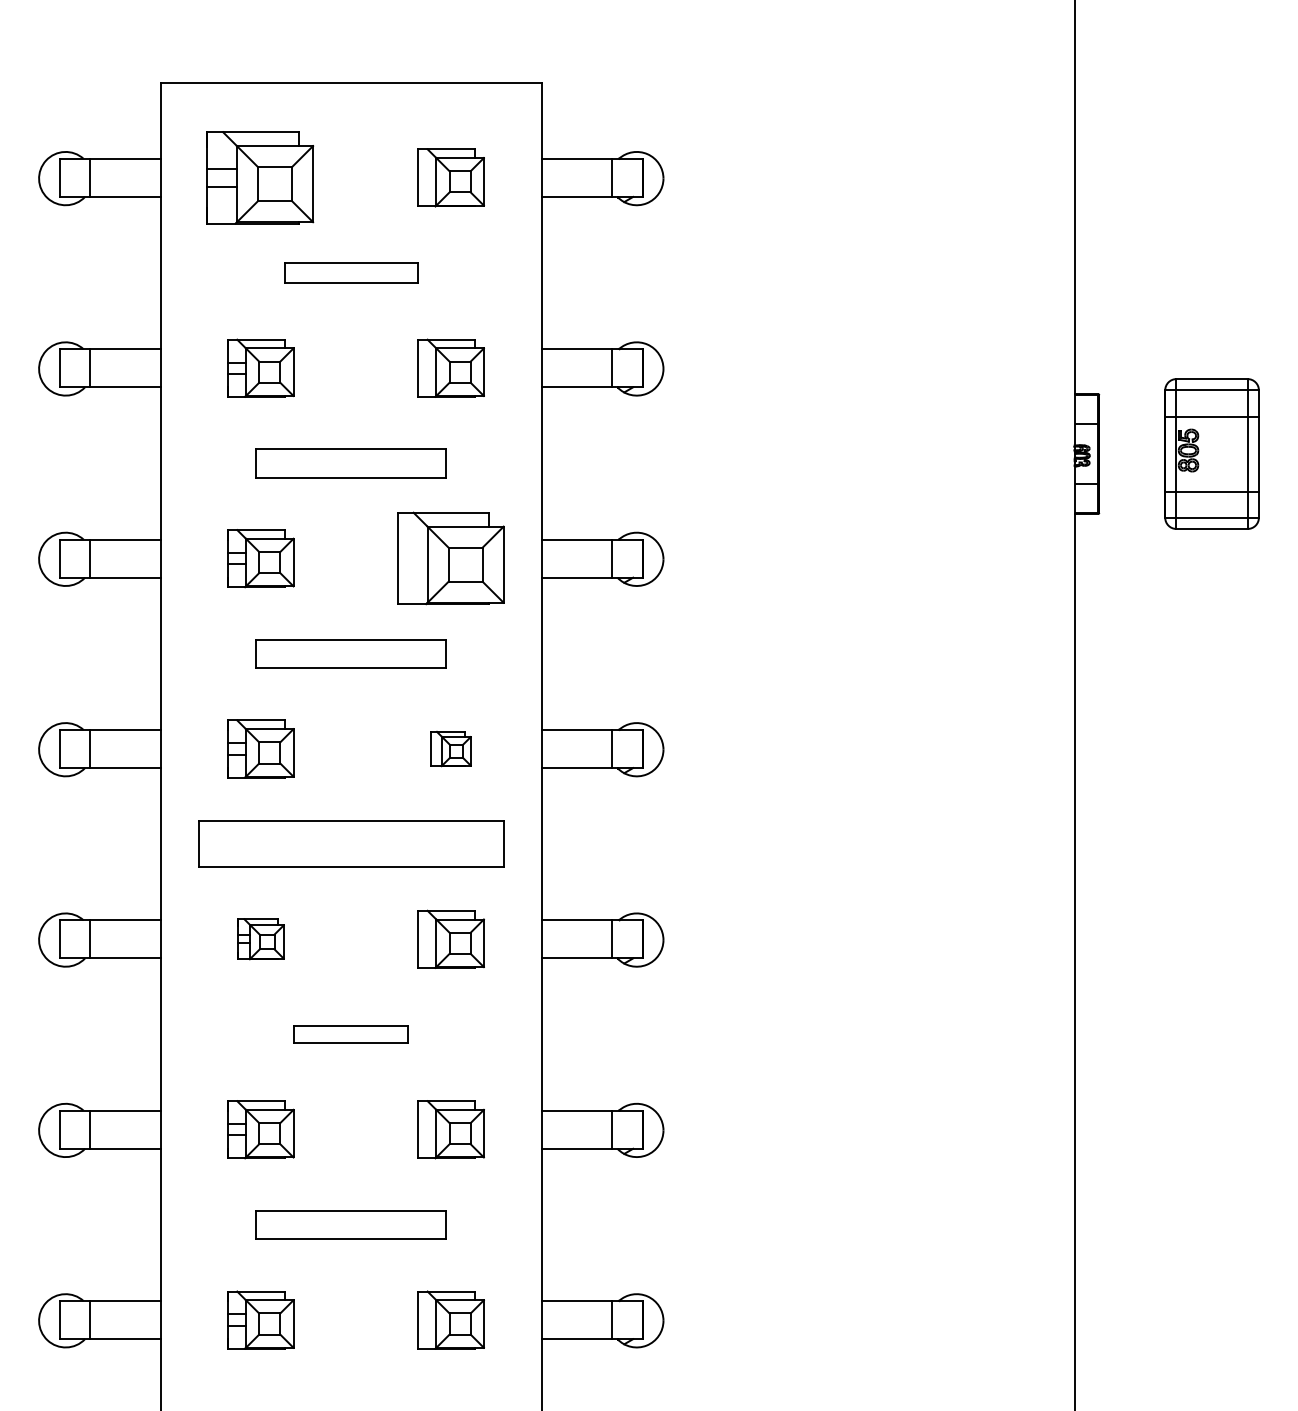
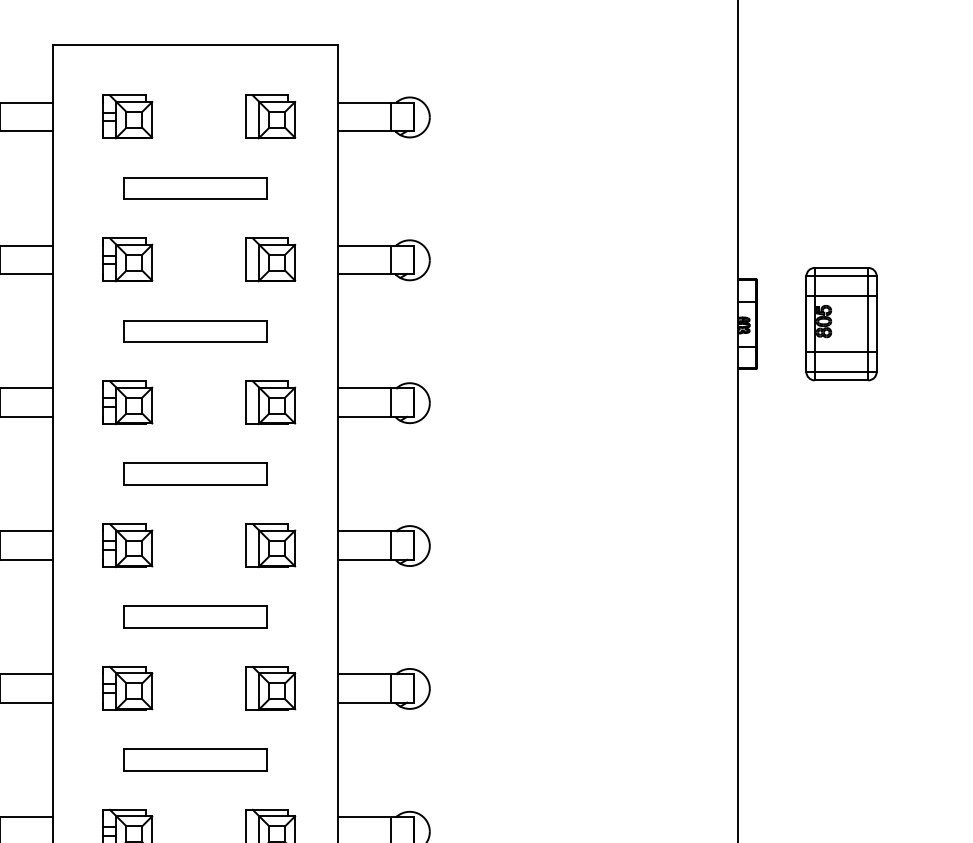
part: (260, 177) -> (127, 116), size x0.62
part: (350, 272) -> (194, 187), size x1.43
part: (450, 558) -> (269, 402), size x0.62
part: (450, 748) -> (269, 545), size x1.67
part: (350, 843) -> (194, 616), size x0.62
part: (260, 938) -> (127, 687), size x1.43
part: (350, 1034) -> (194, 759), size x1.67

